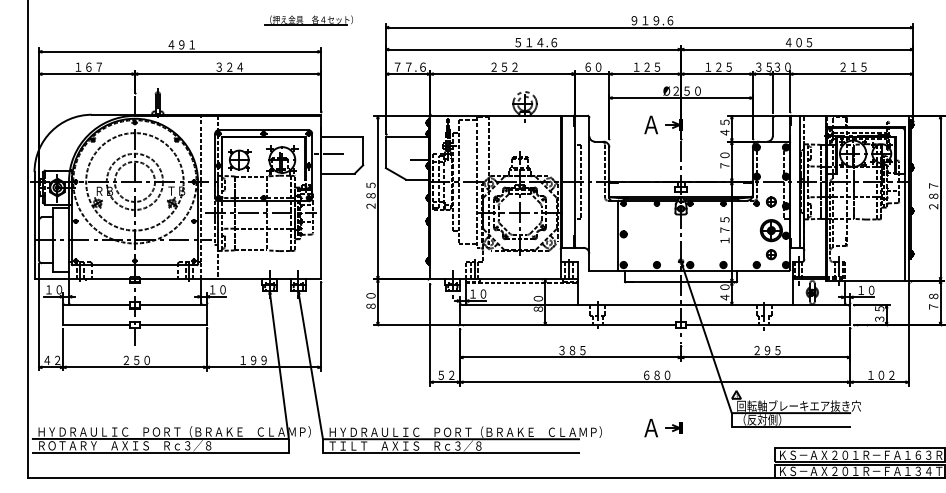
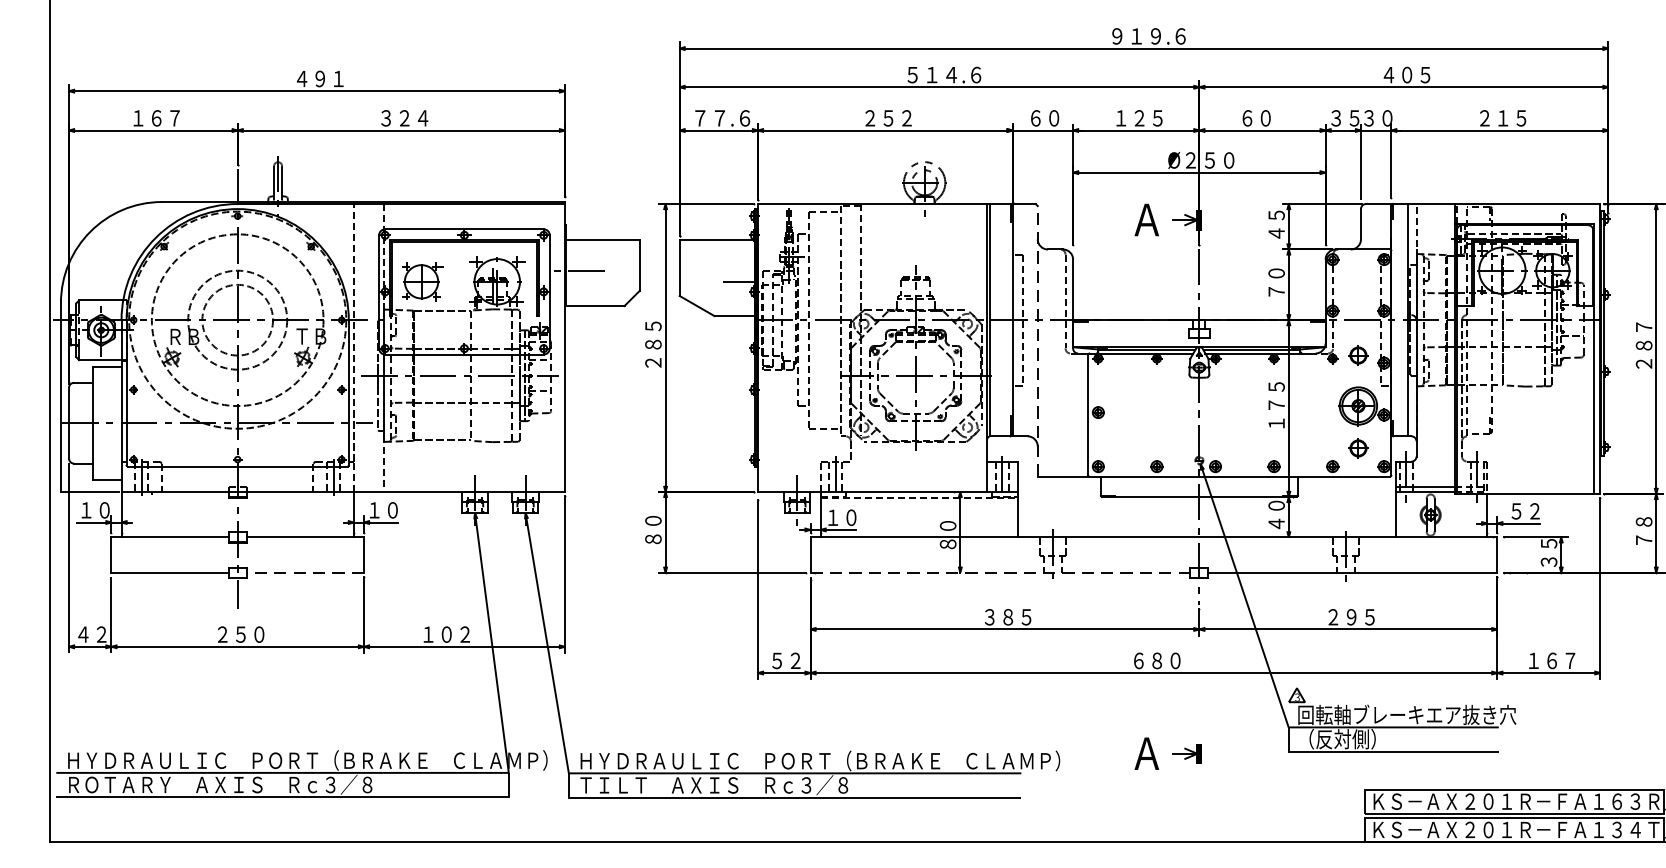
part: (308, 20) -> (543, 36), removed
text: (718, 66) -> (1265, 117), １２５ -> ６０
line: (589, 193) -> (1038, 340), solid -> dashed
text: (866, 290) -> (1525, 511), １０ -> ５２
line: (172, 325) -> (303, 573), solid -> dashed
line: (568, 325) -> (1001, 573), solid -> dashed
text: (258, 360) -> (455, 634), １９９ -> １０２
text: (886, 374) -> (1561, 659), １０２ -> １６７

